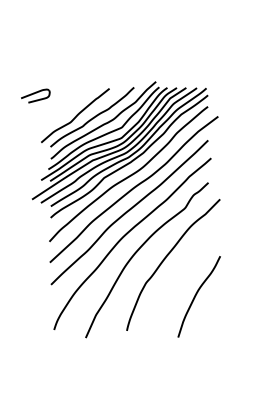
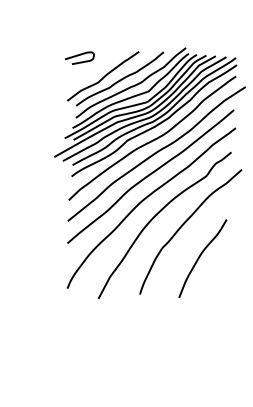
part: (35, 95) -> (79, 57), moved
curve: (196, 296) -> (200, 258), moved

